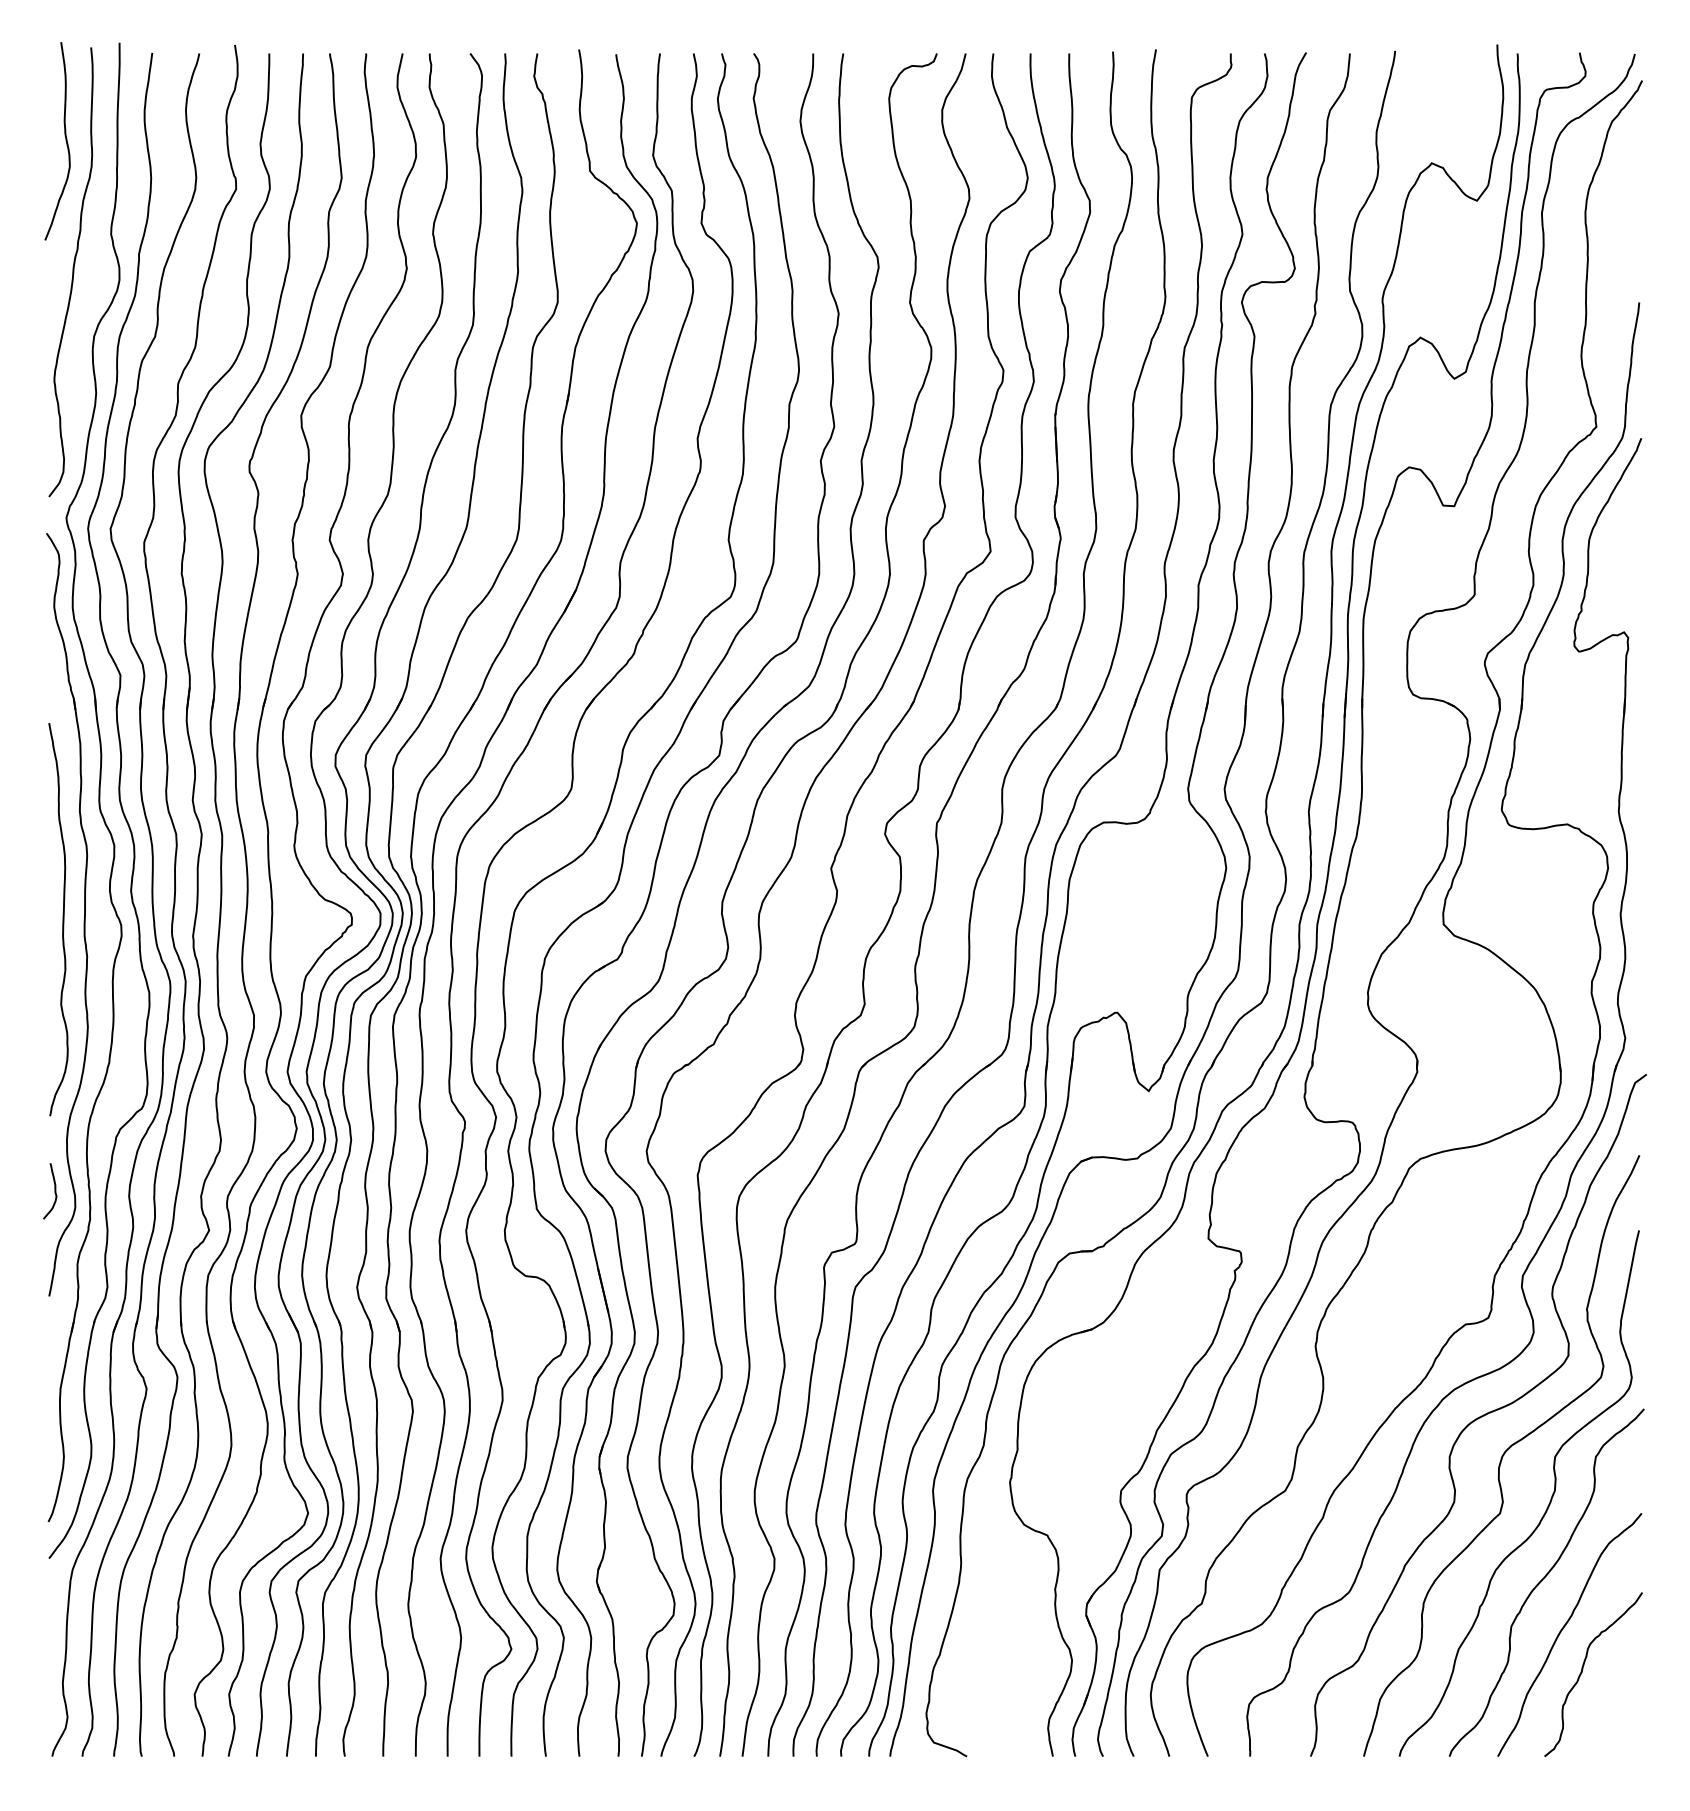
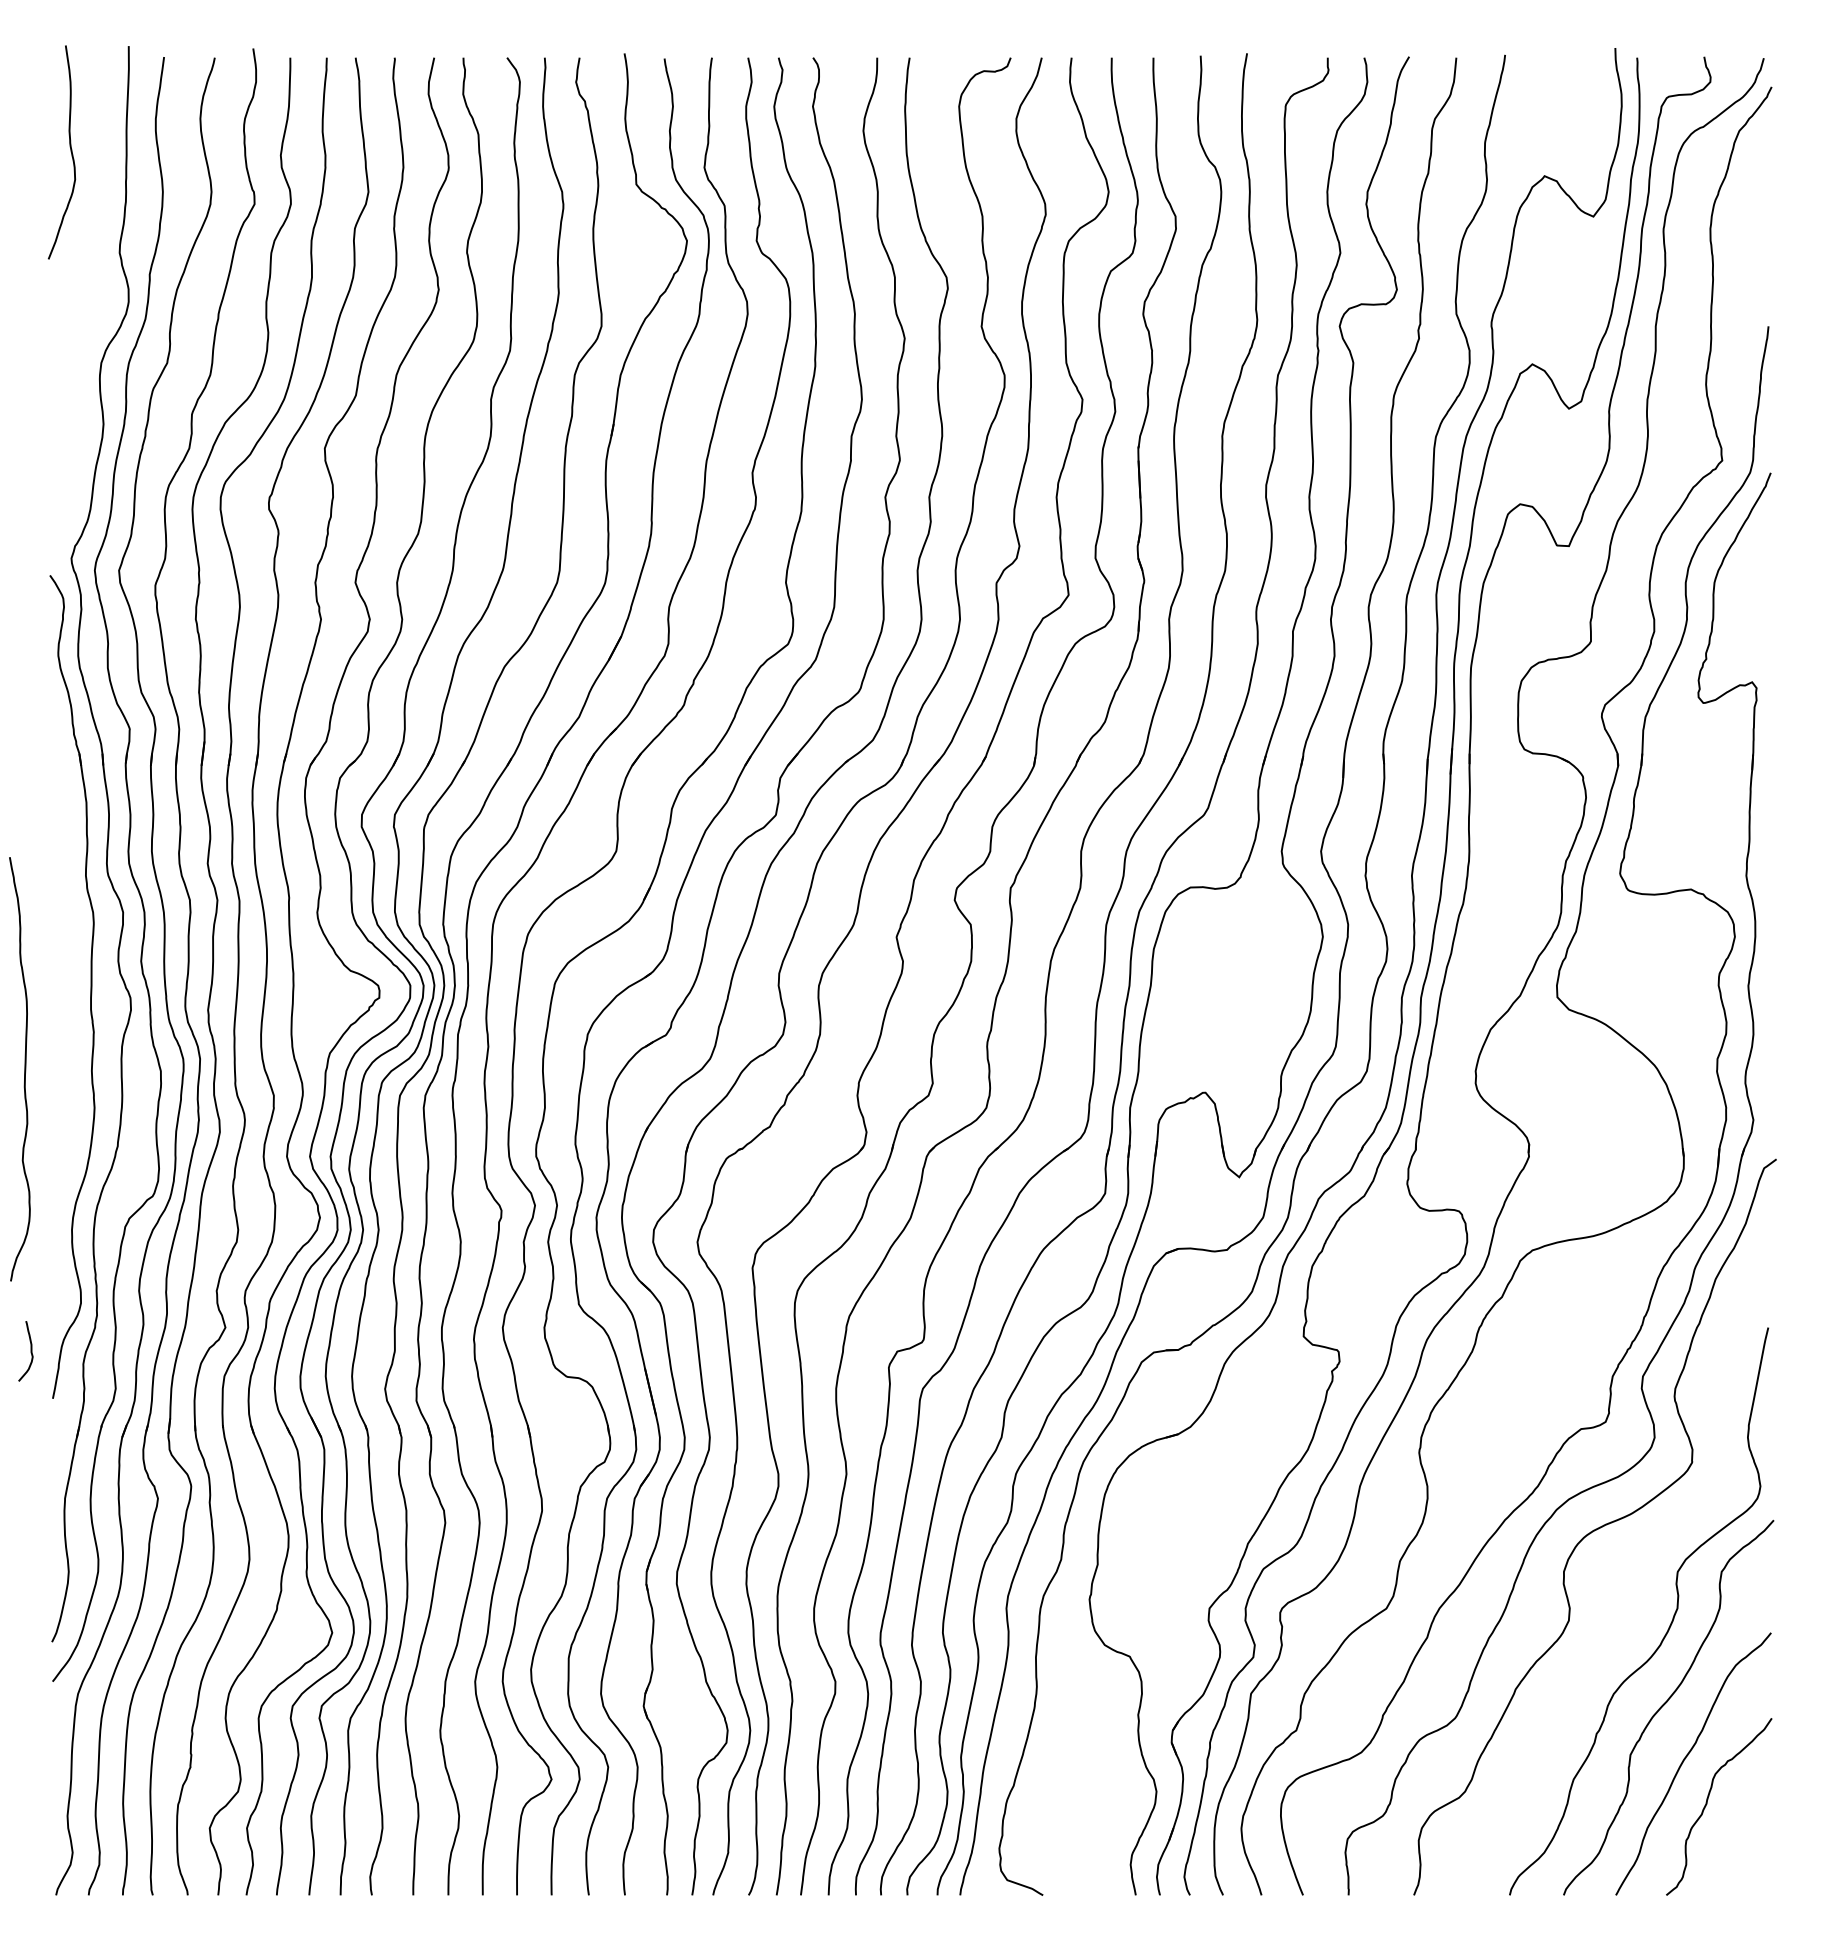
curve: (72, 272) -> (77, 294), removed
curve: (62, 919) -> (24, 1069), moved
curve: (54, 1191) -> (30, 1351), moved
curve: (1502, 1455) -> (1620, 1570), removed

